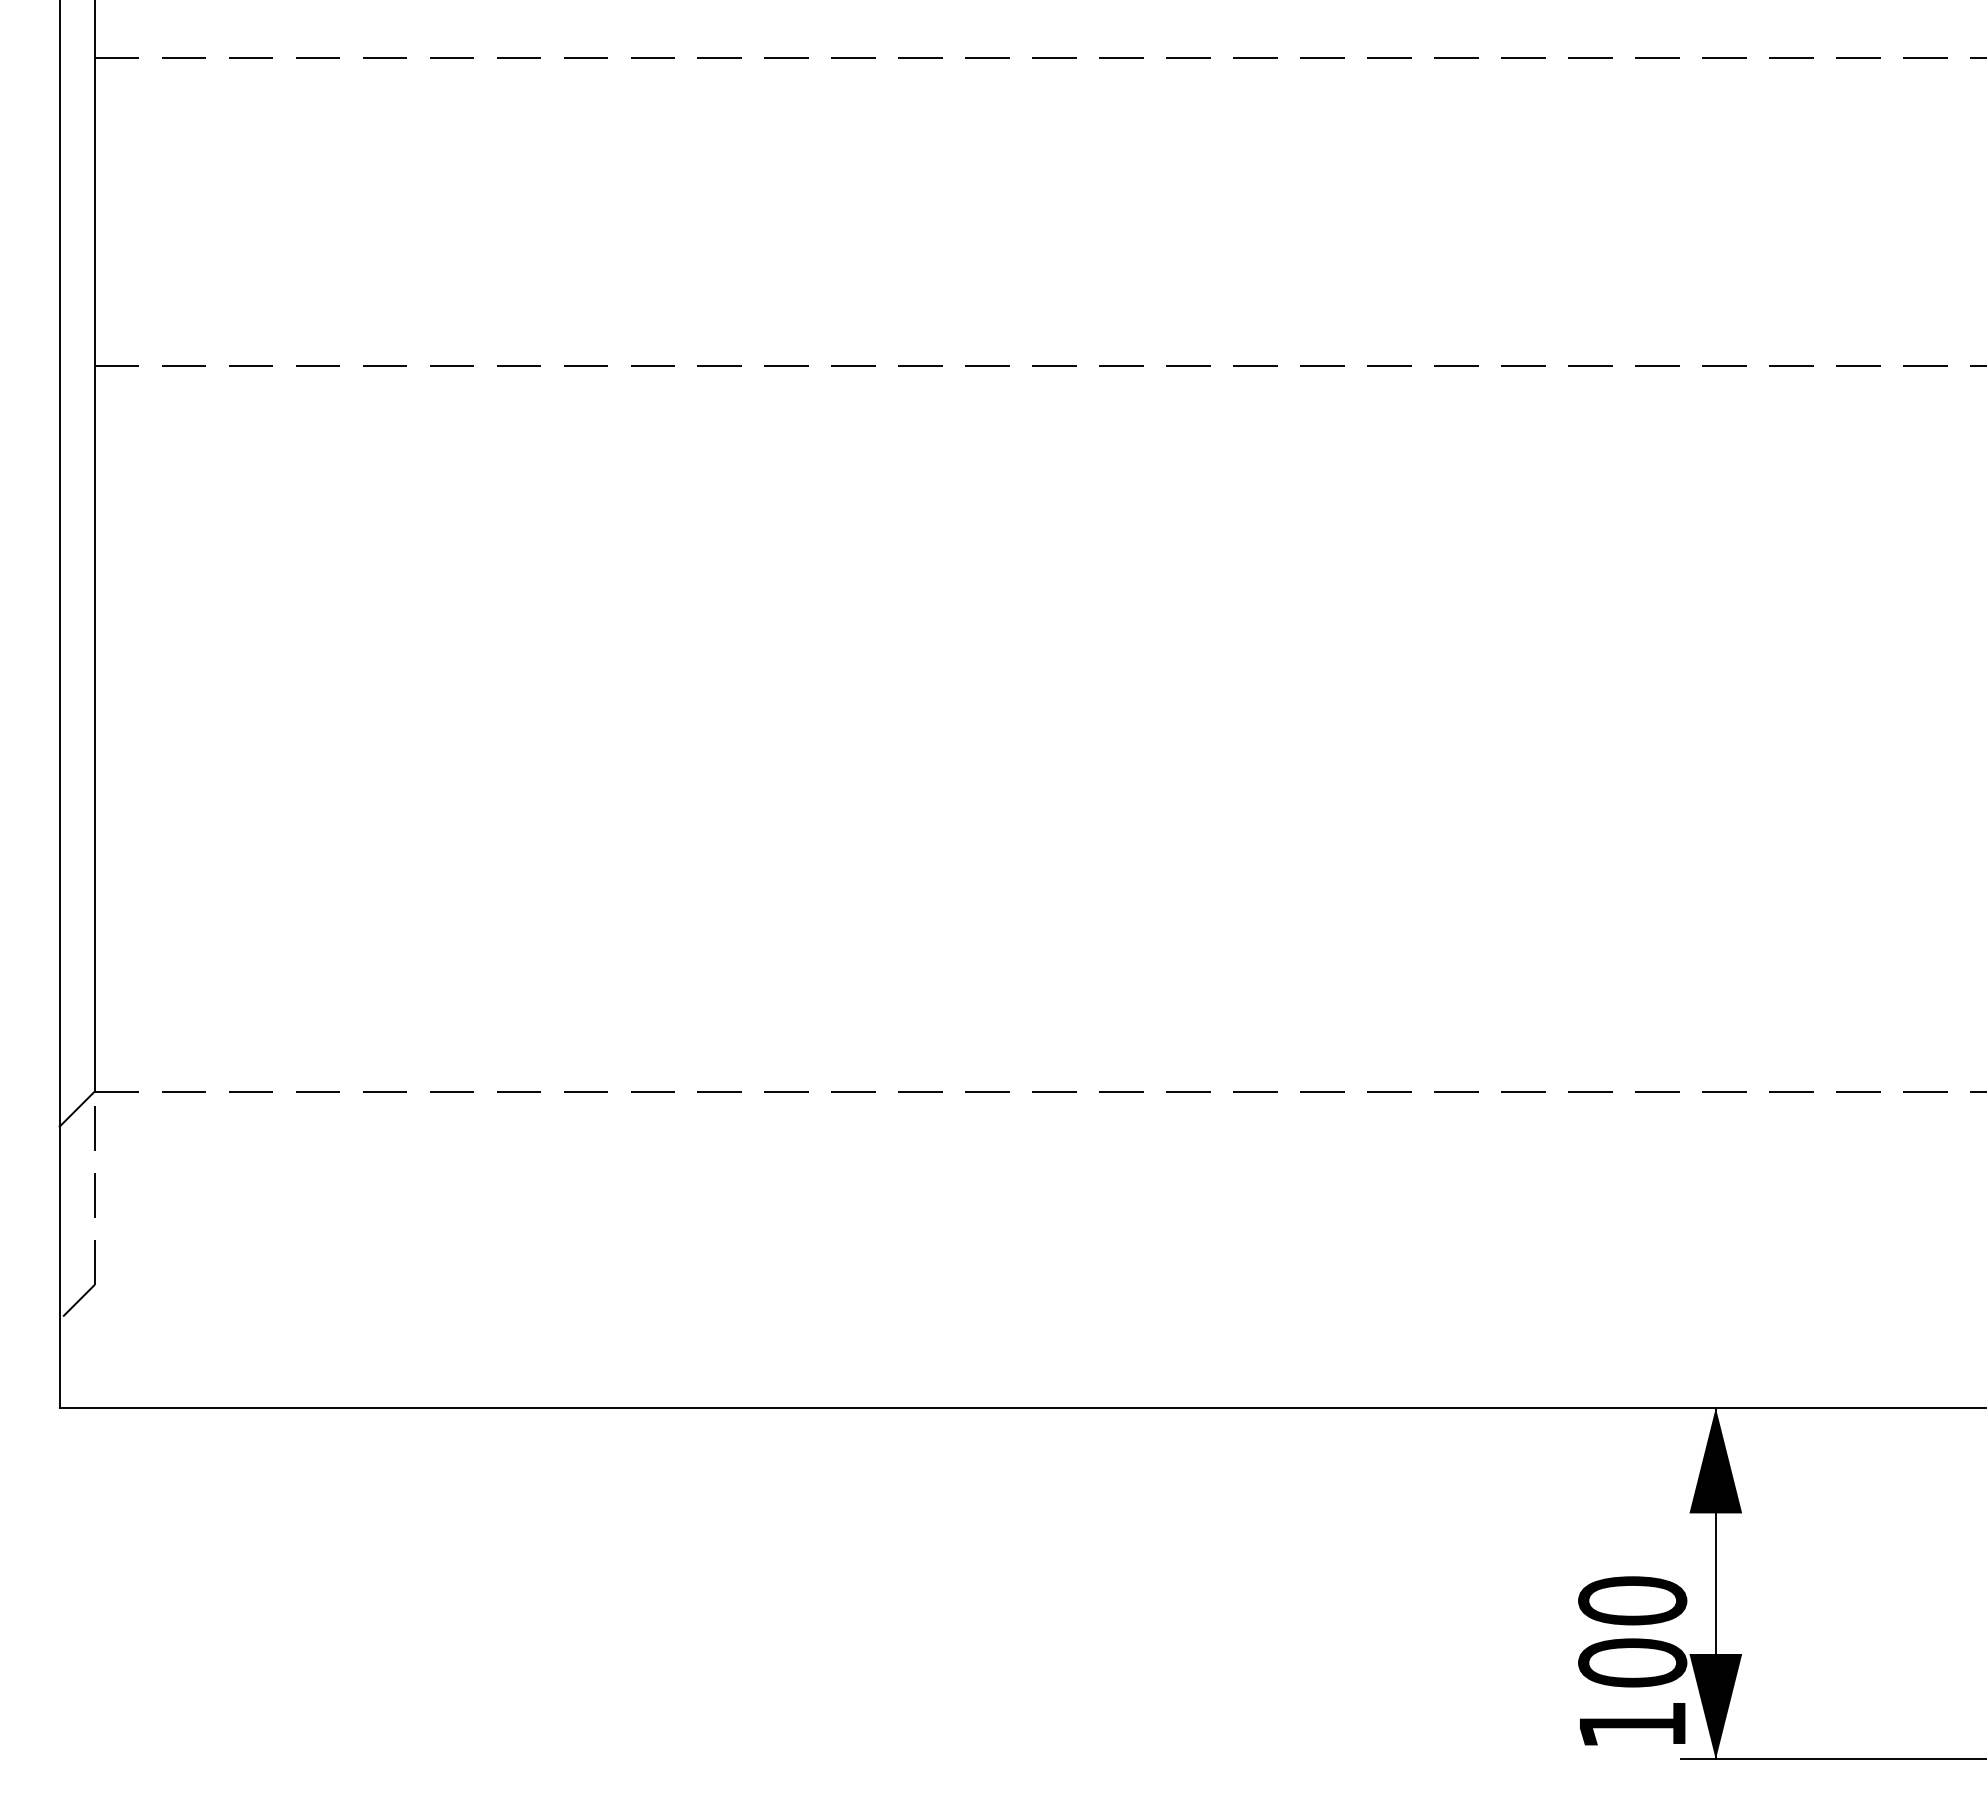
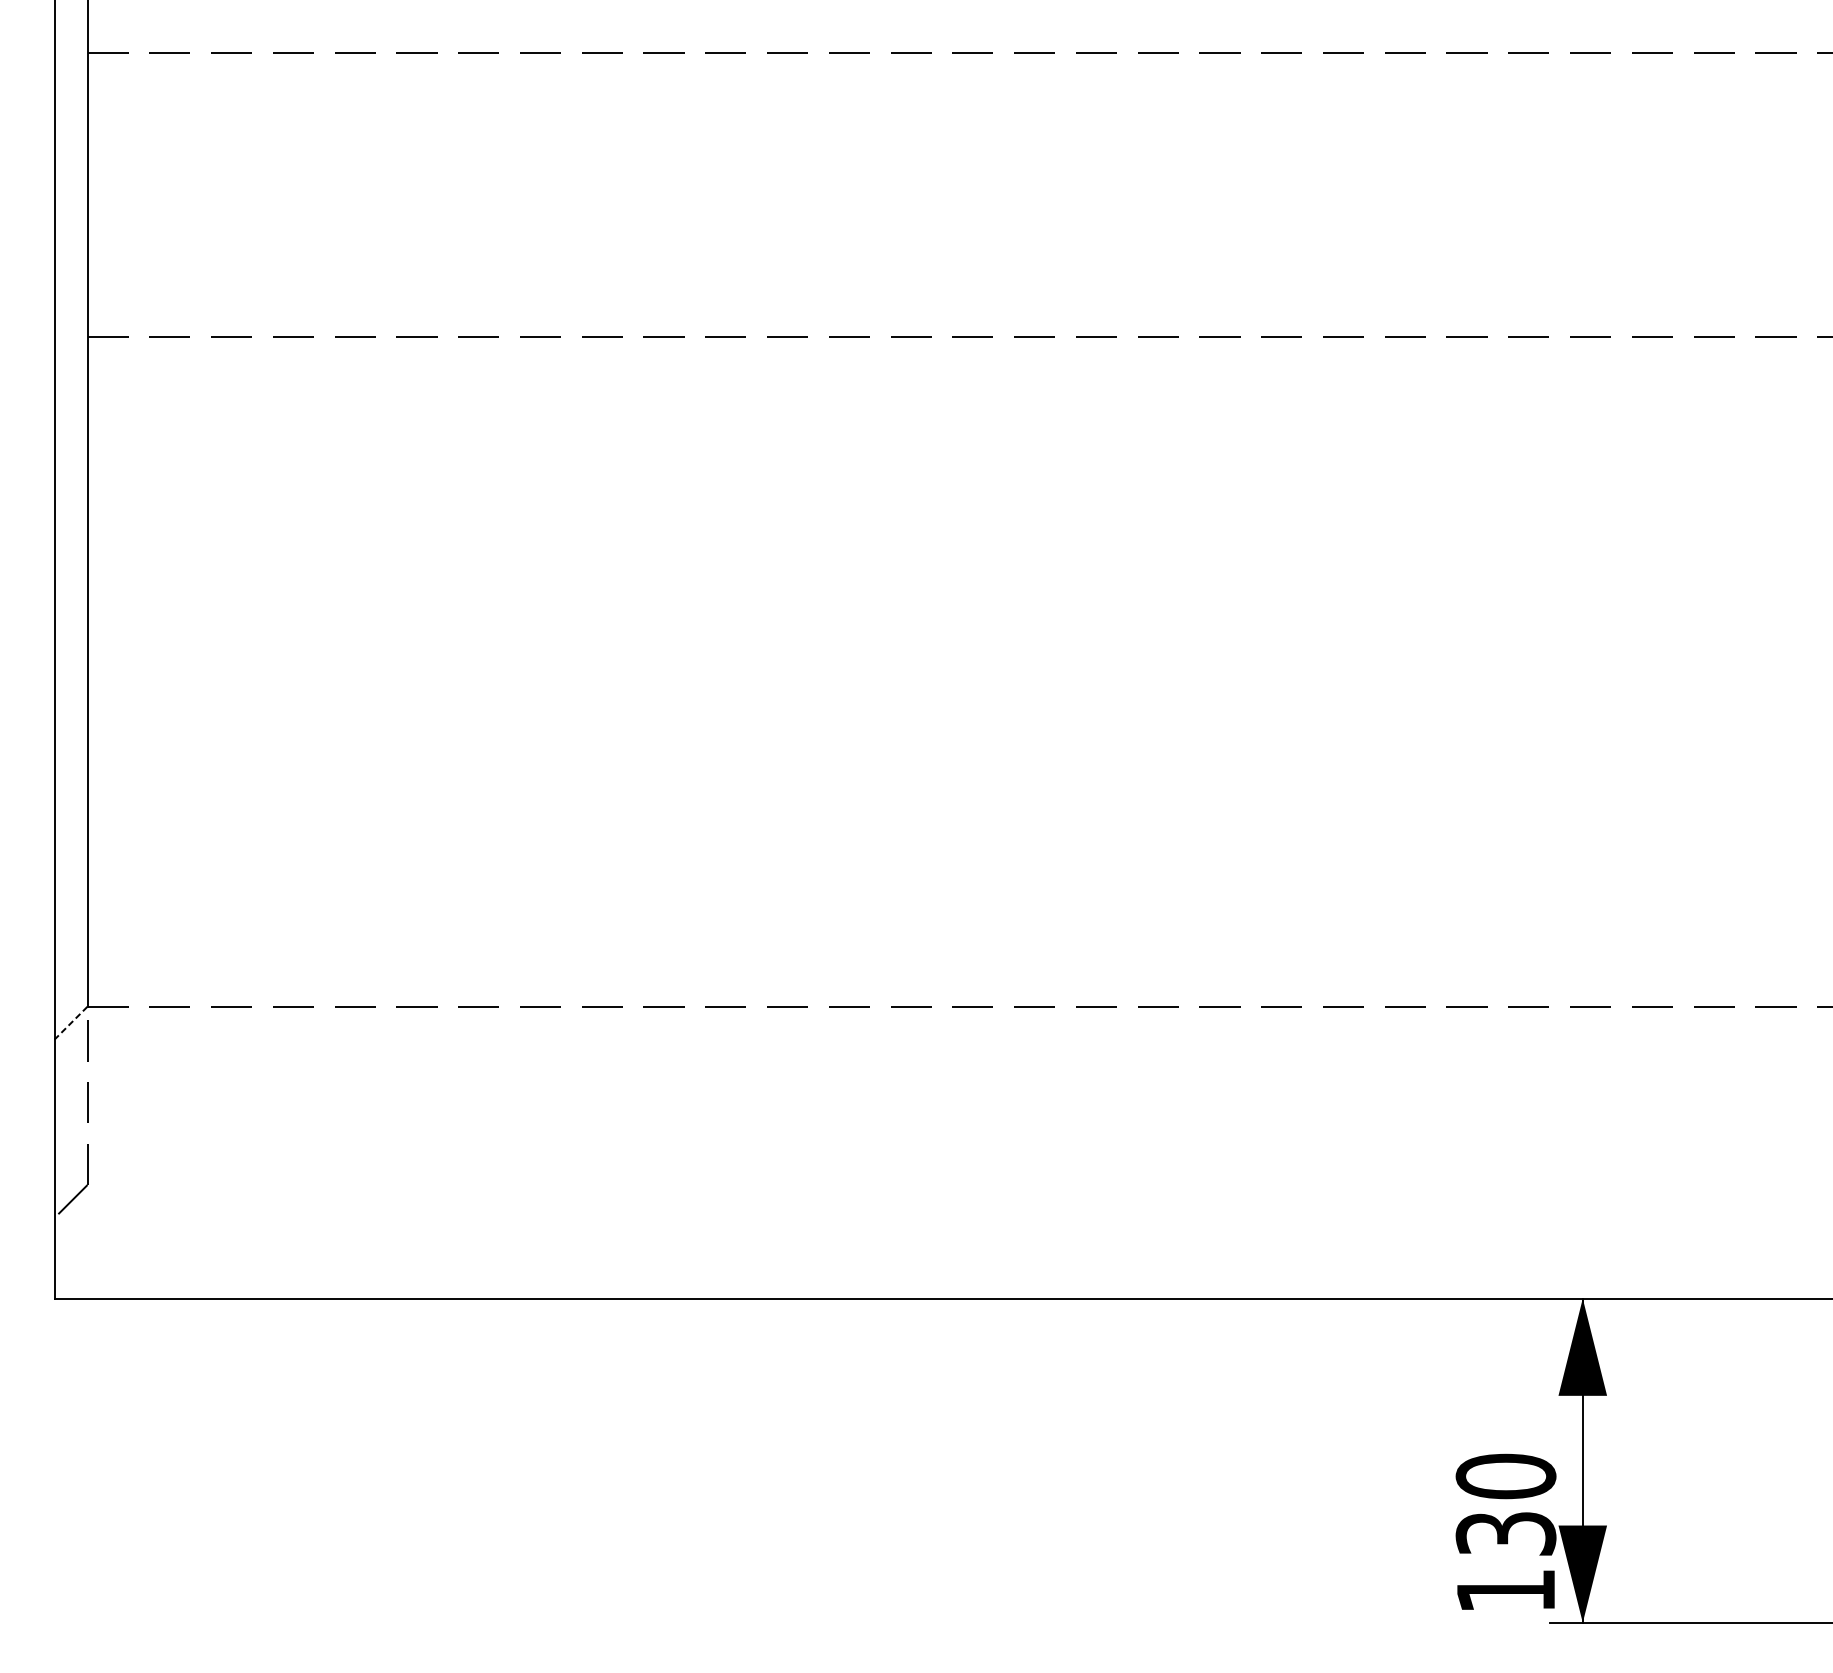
line: (77, 1109) -> (71, 1023), solid -> dashed
text: (1632, 1662) -> (1505, 1533), 100 -> 130

